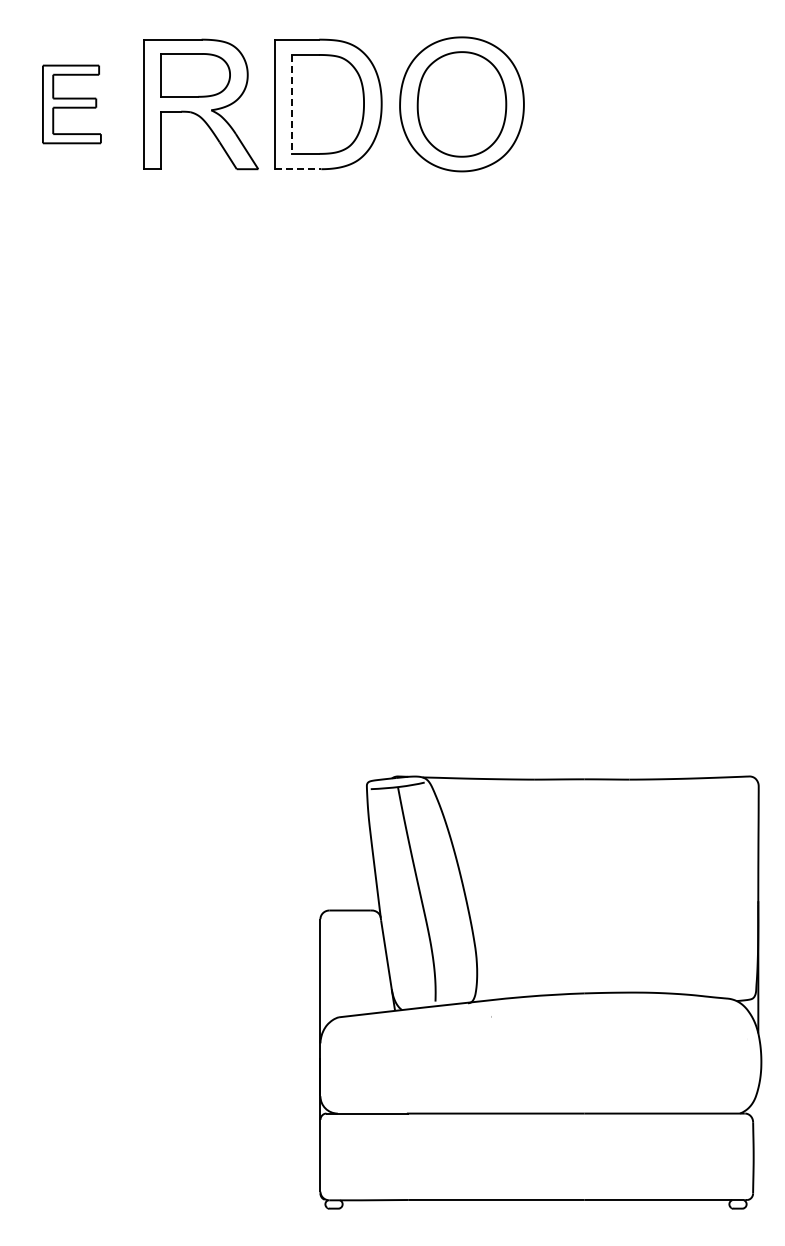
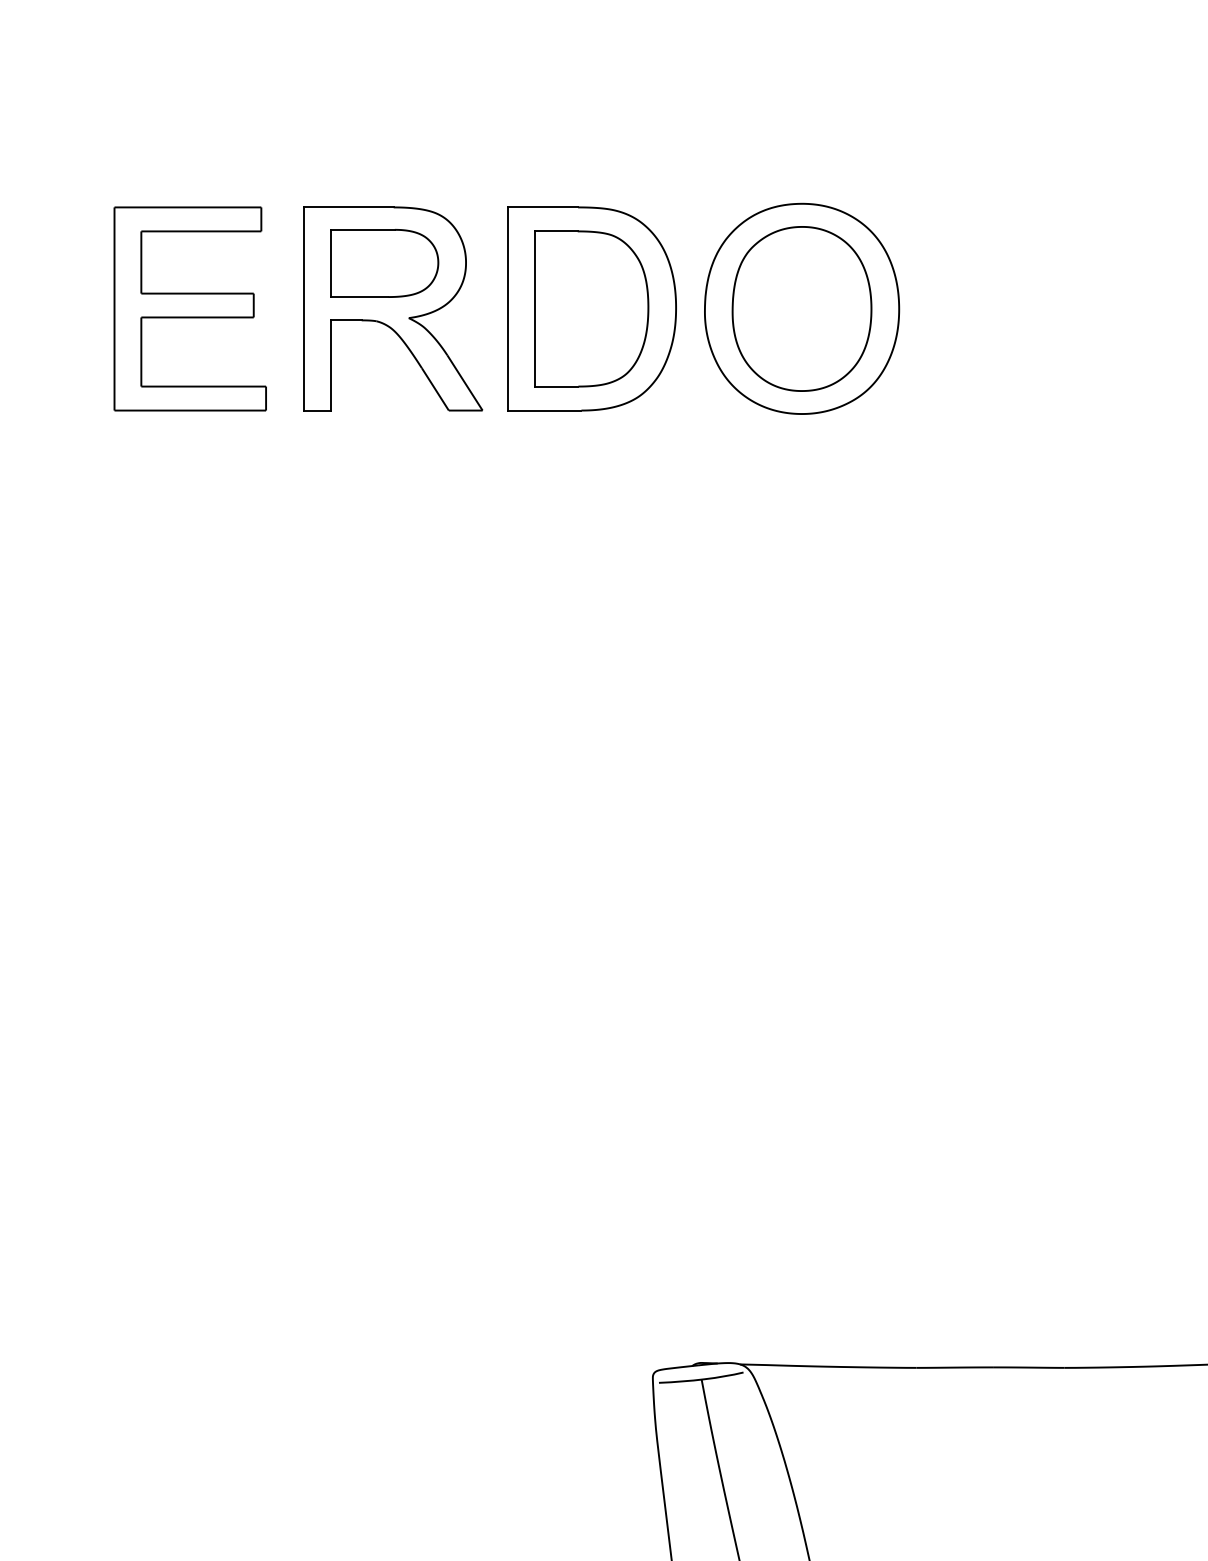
part: (71, 104) -> (189, 309), size x1.67
line: (291, 104) -> (534, 309), dashed -> solid
line: (298, 169) -> (545, 411), dashed -> solid

